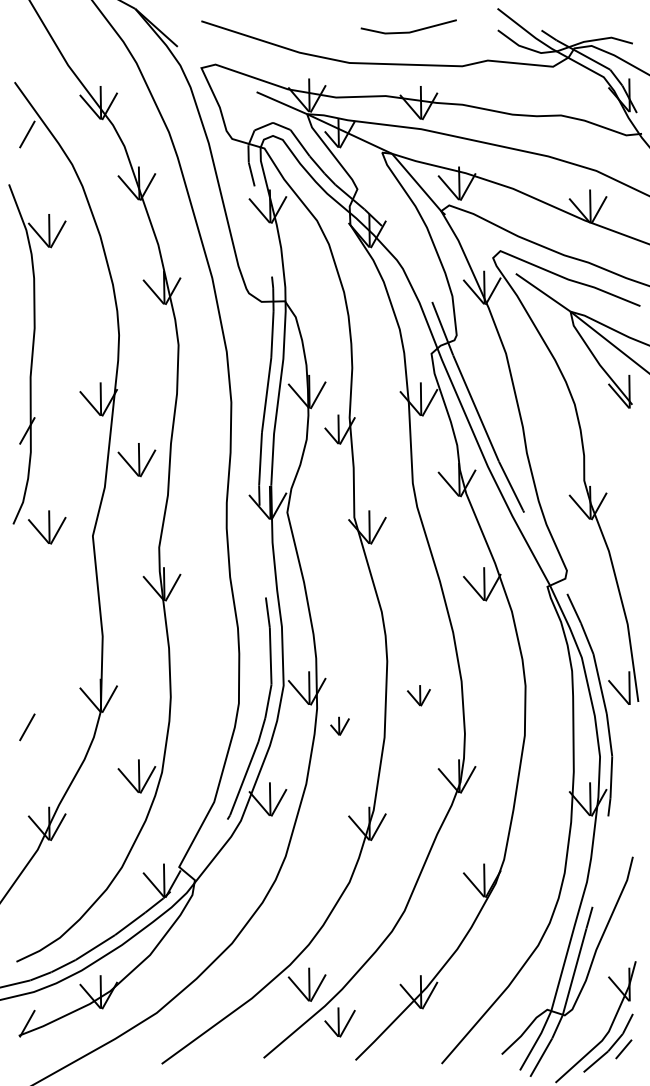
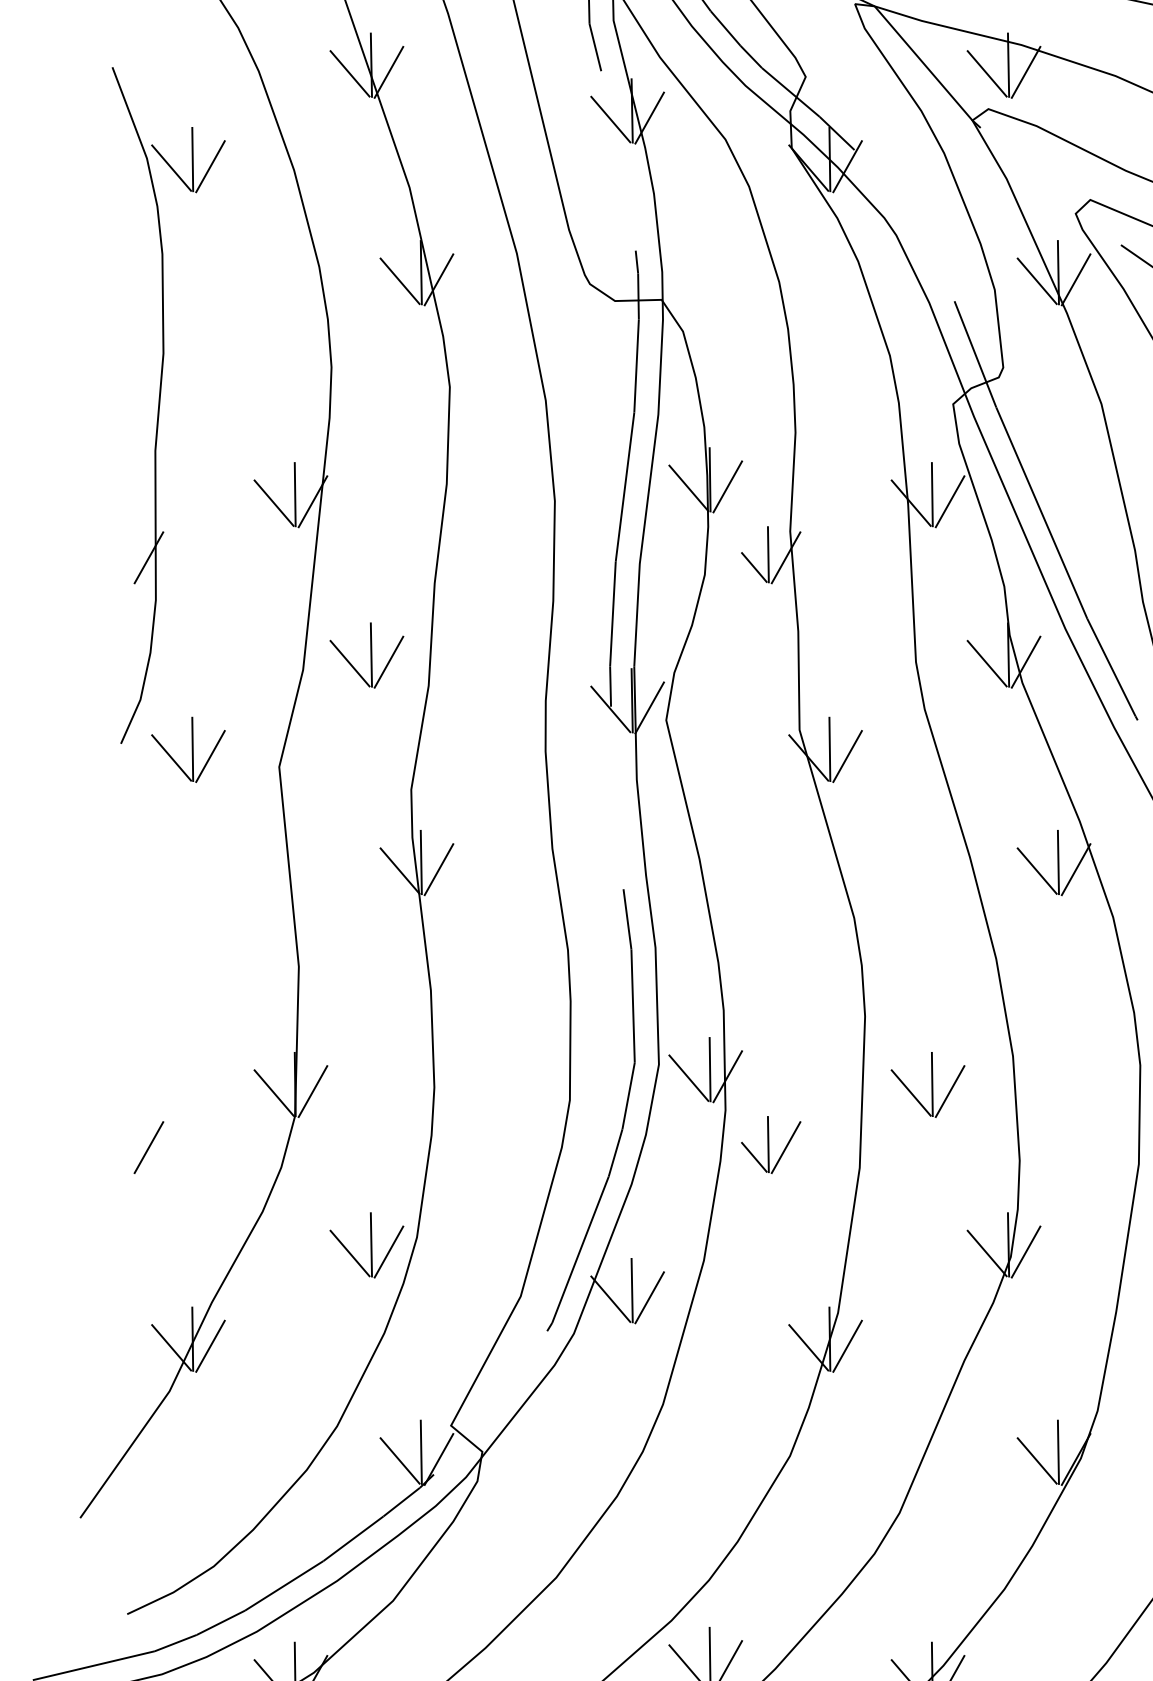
part: (136, 460) -> (366, 656), moved
part: (418, 695) -> (927, 1084), size x1.67
part: (339, 726) -> (770, 1145), size x1.67

